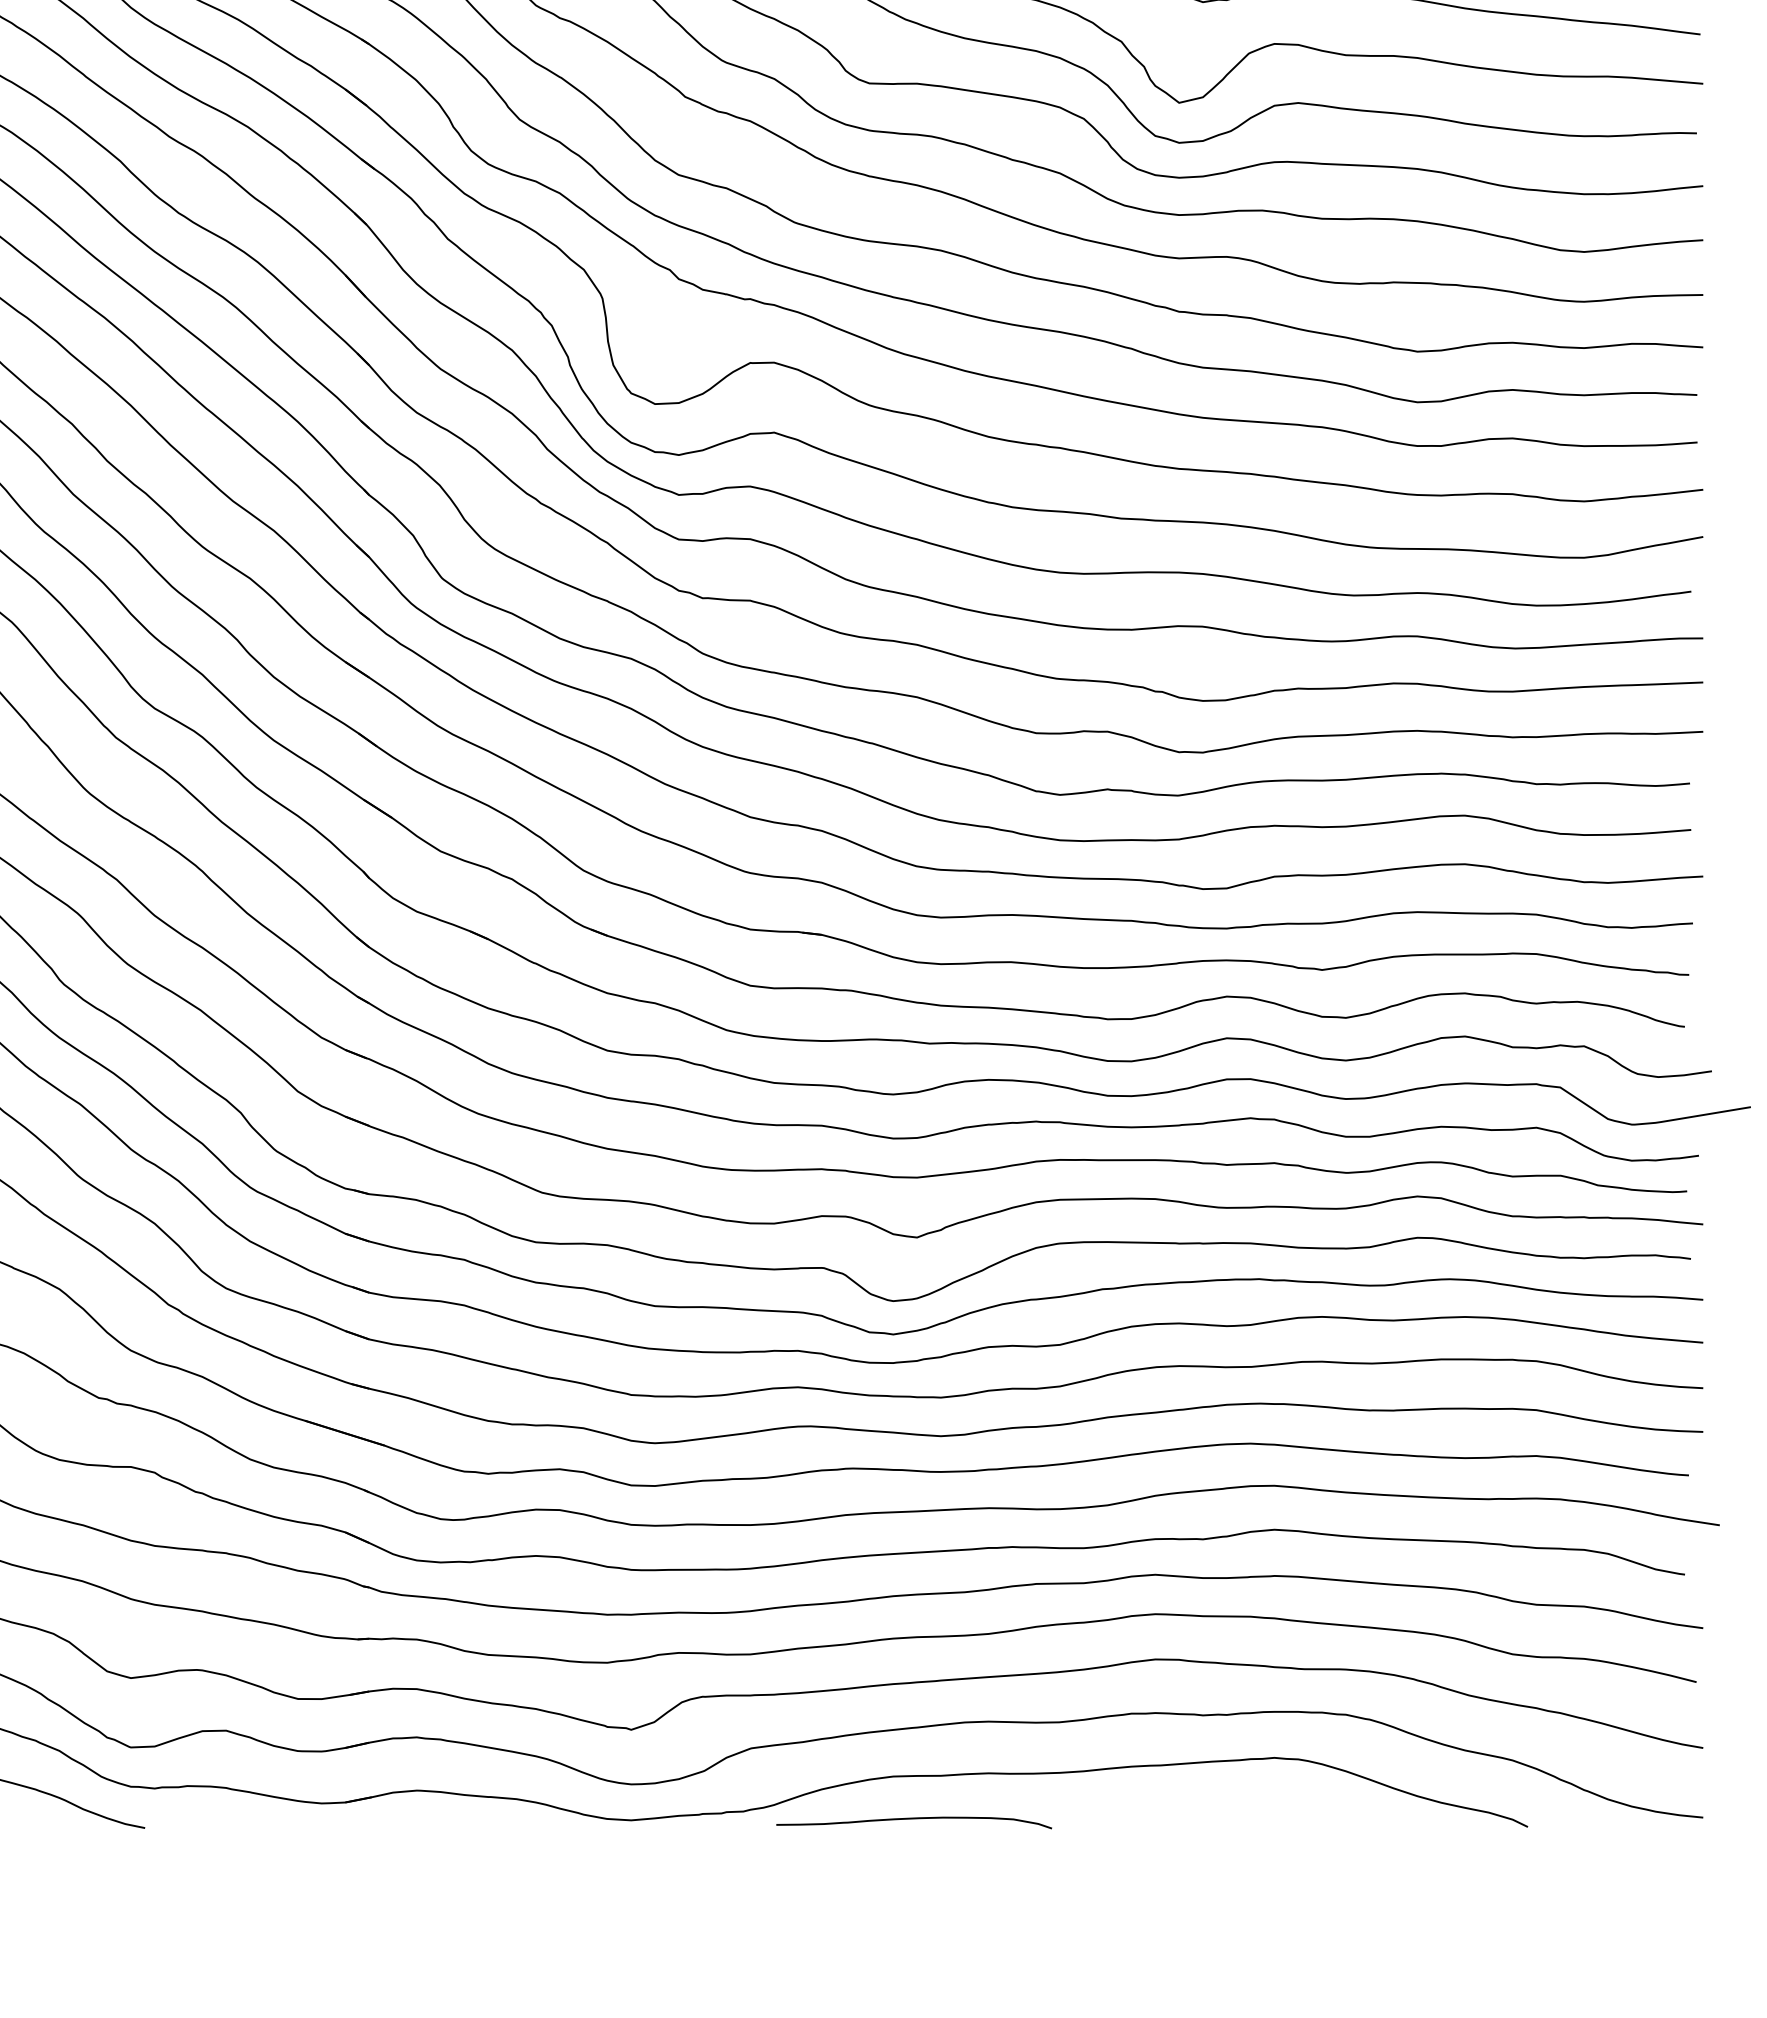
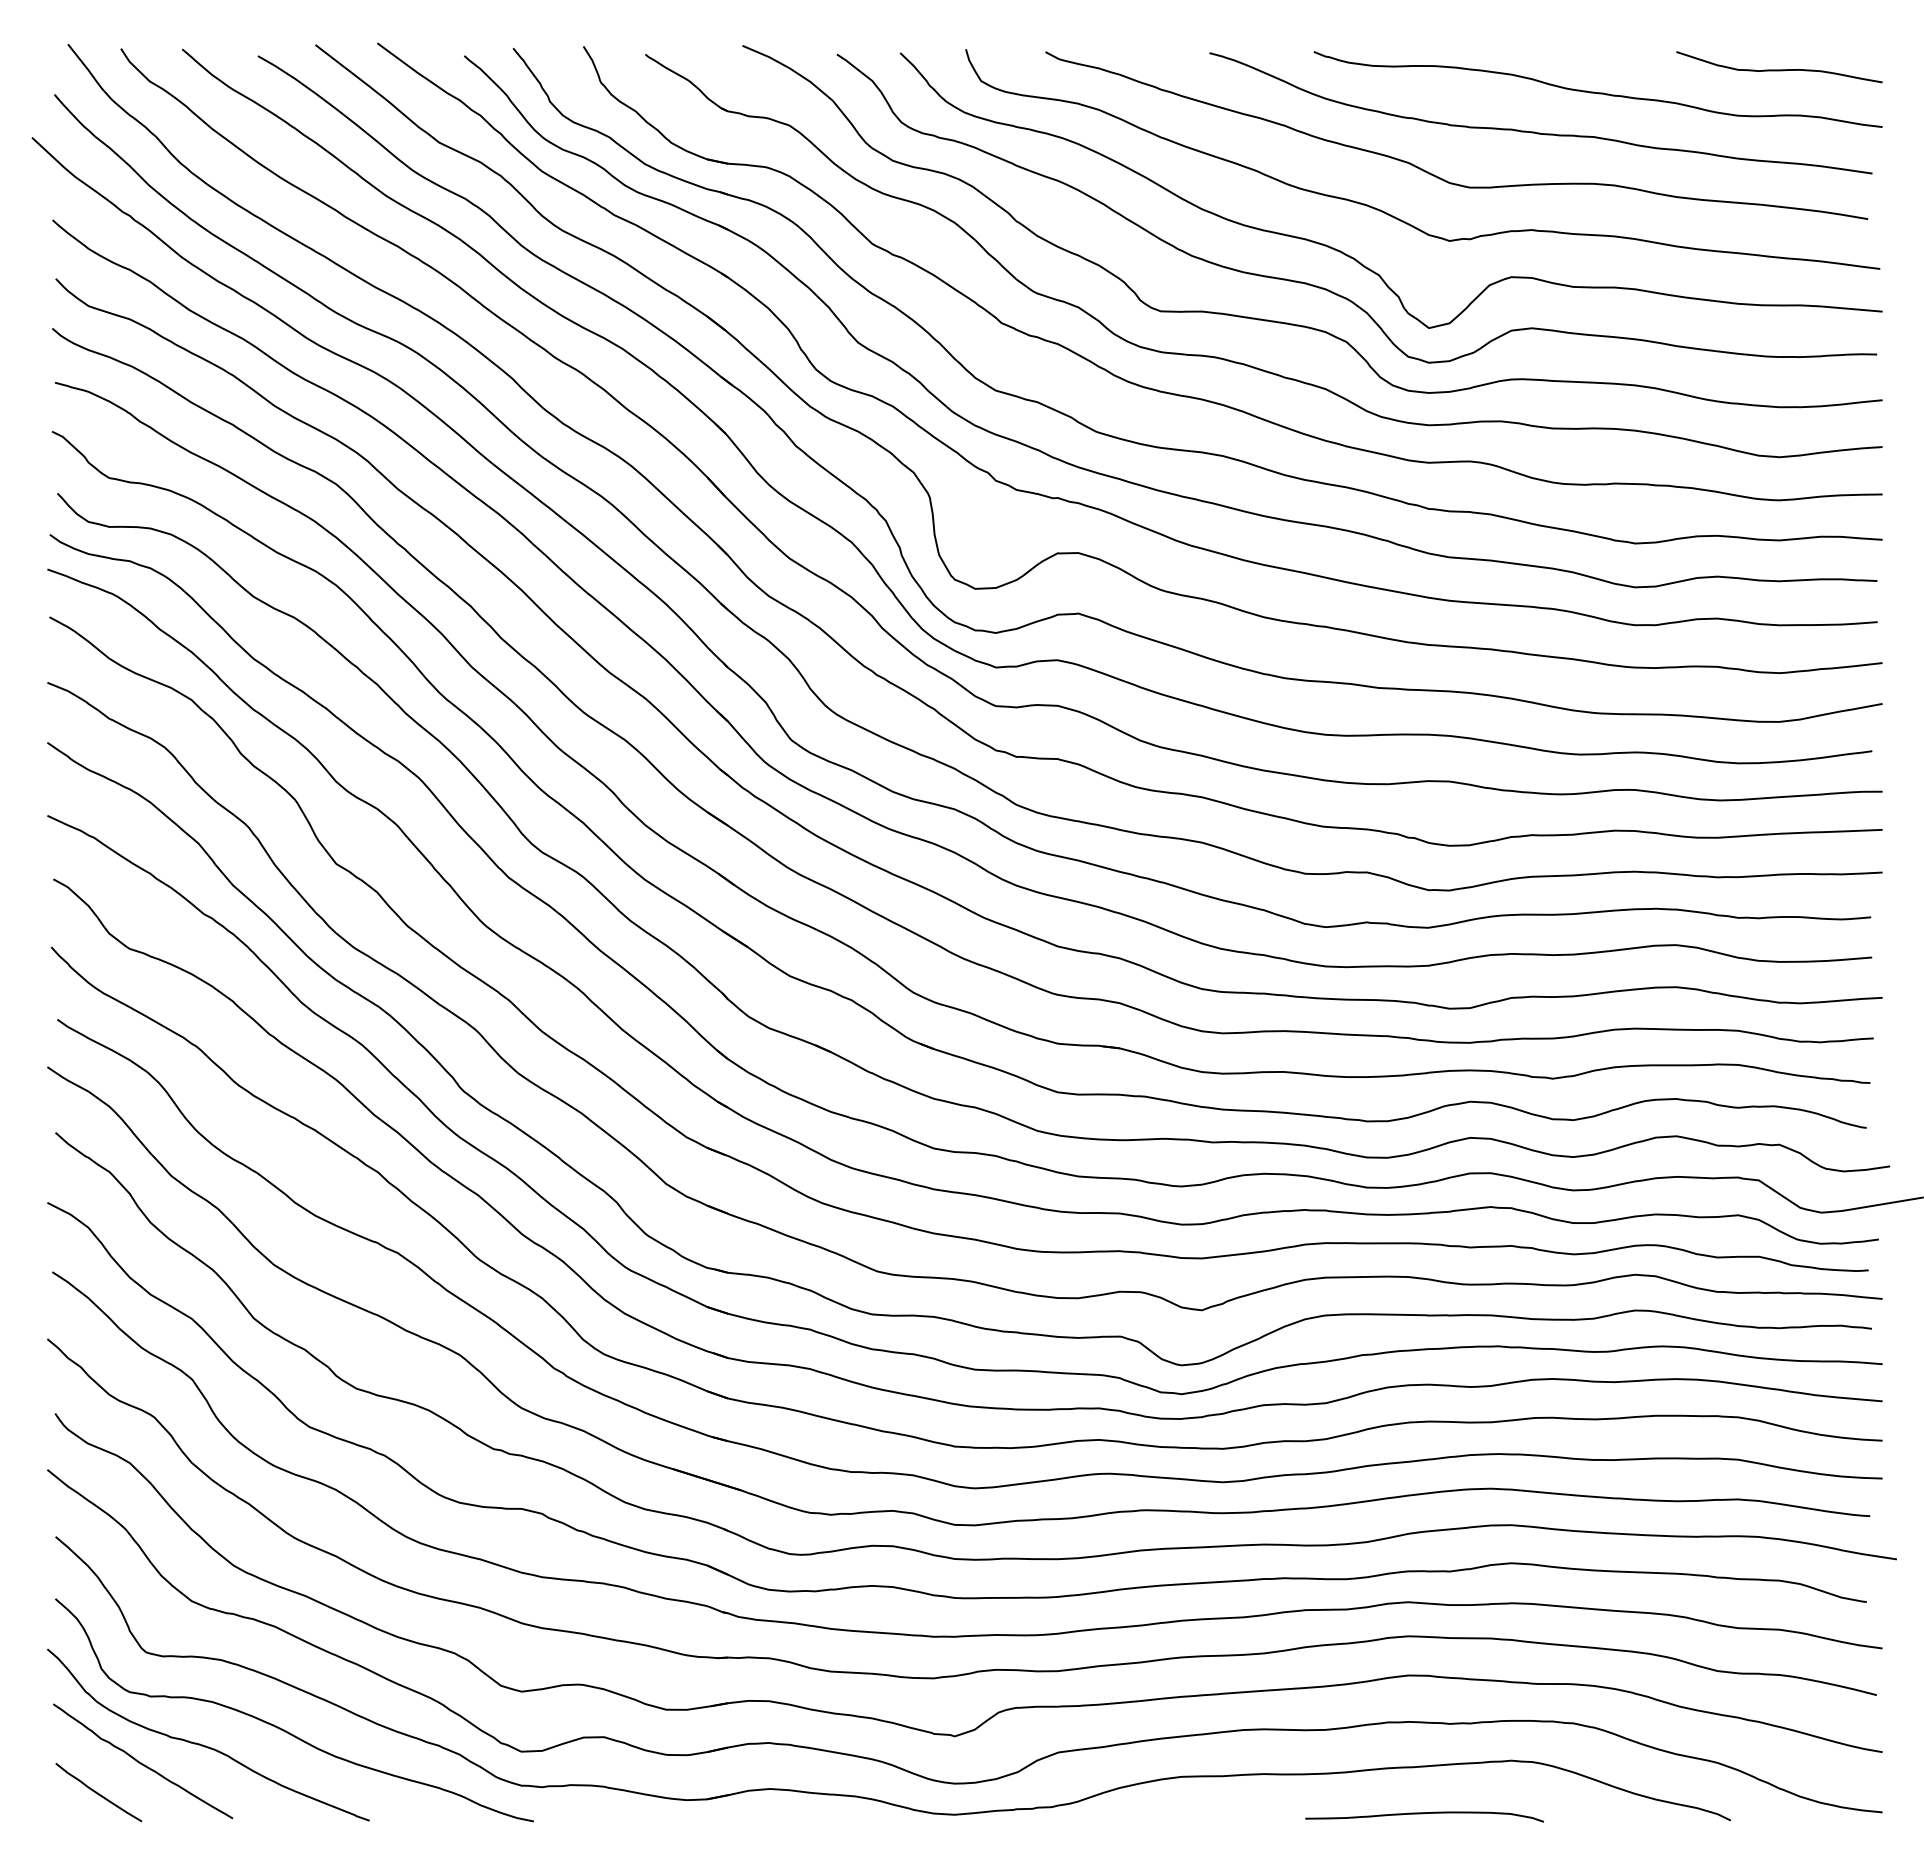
curve: (912, 1820) -> (1423, 1814), moved

